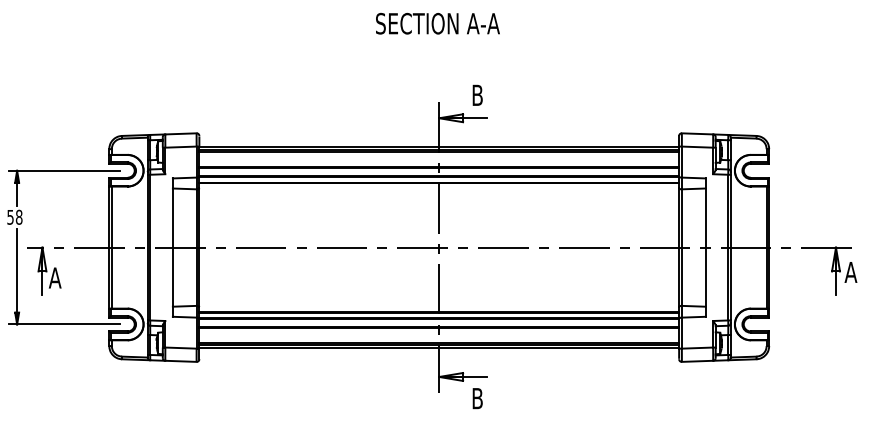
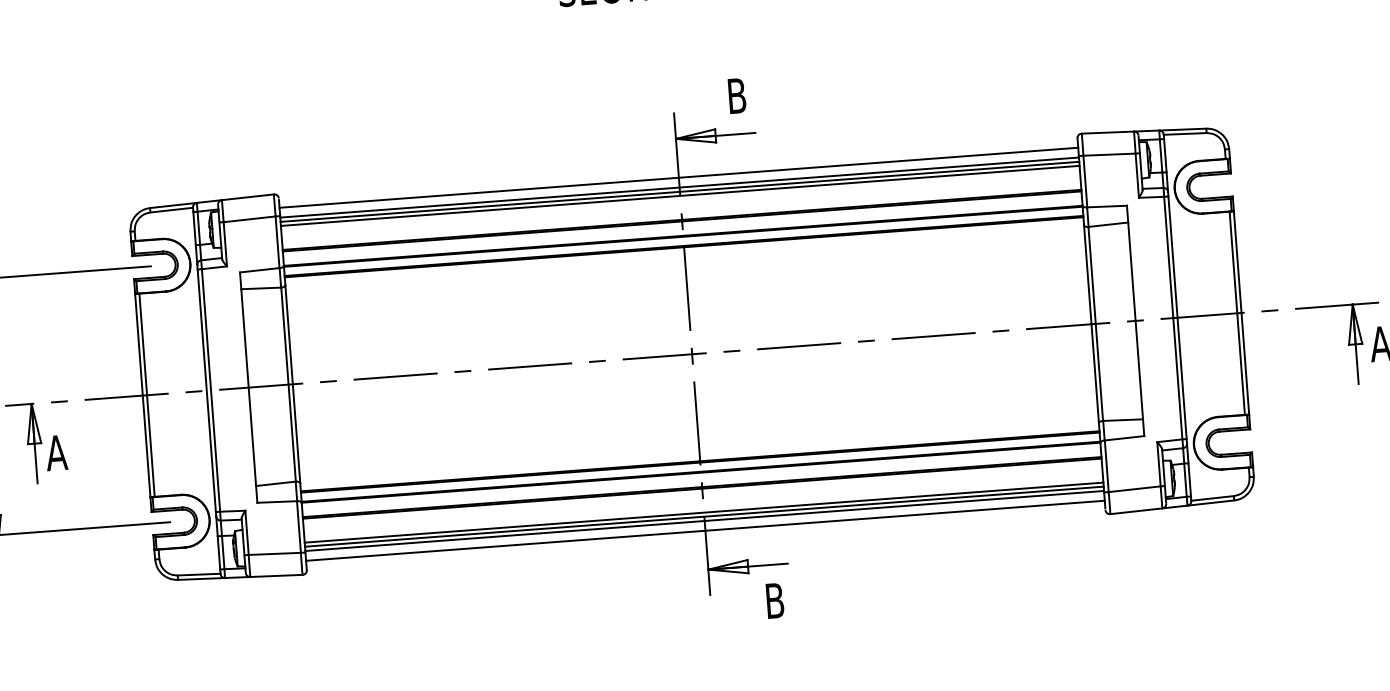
line: (439, 141) -> (679, 177), added
line: (439, 353) -> (705, 530), added

